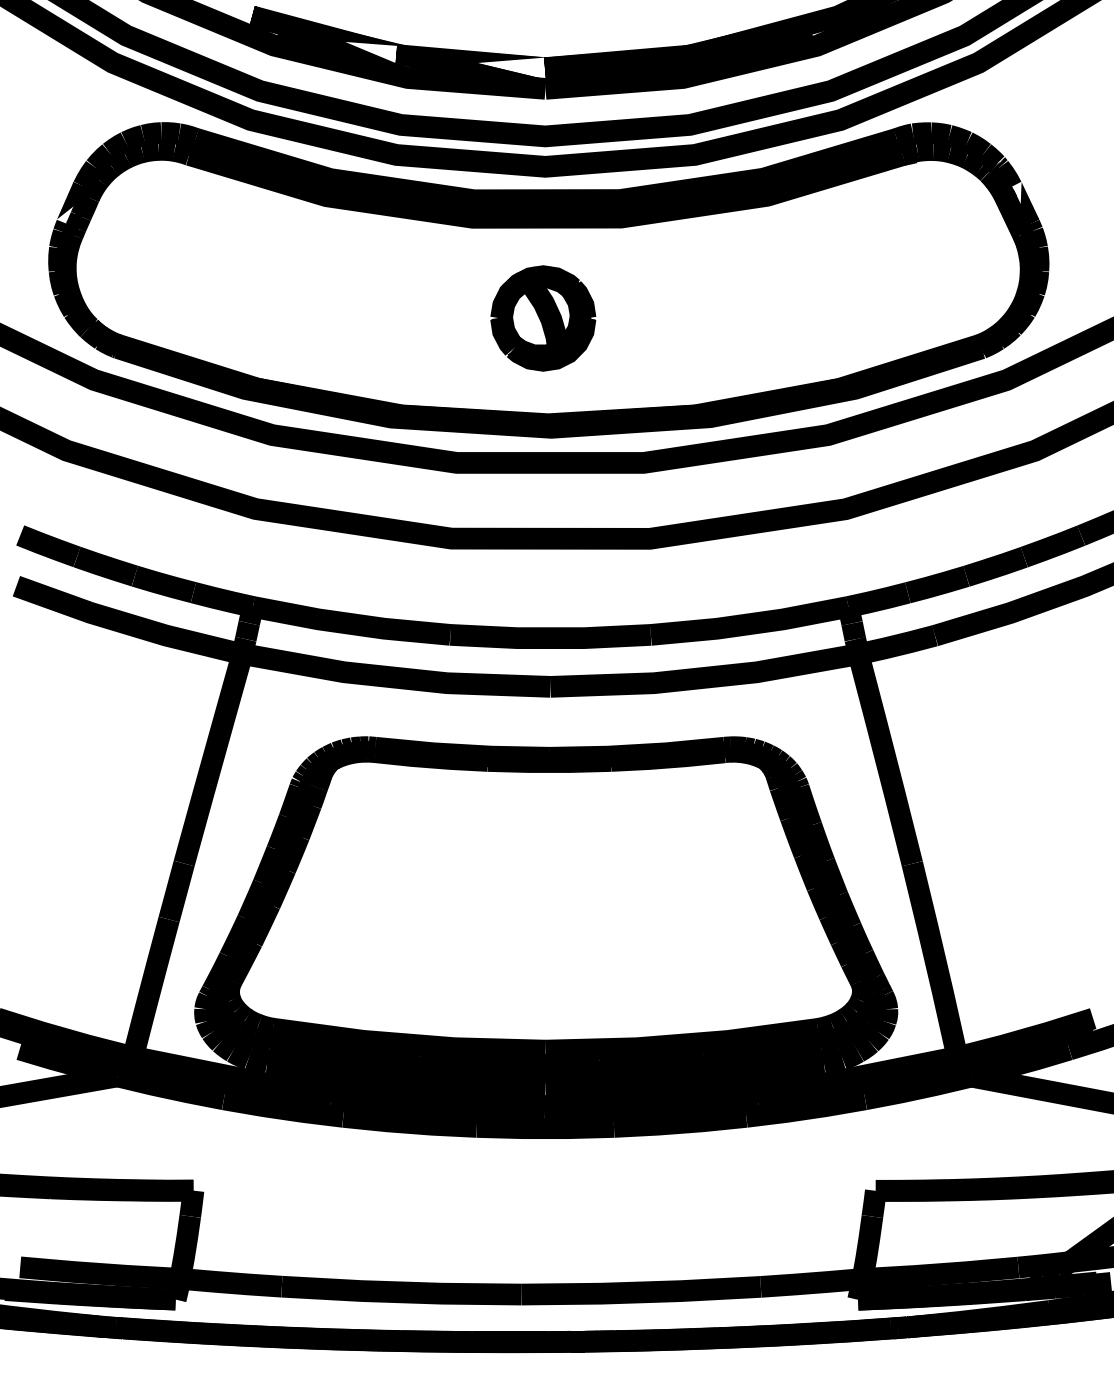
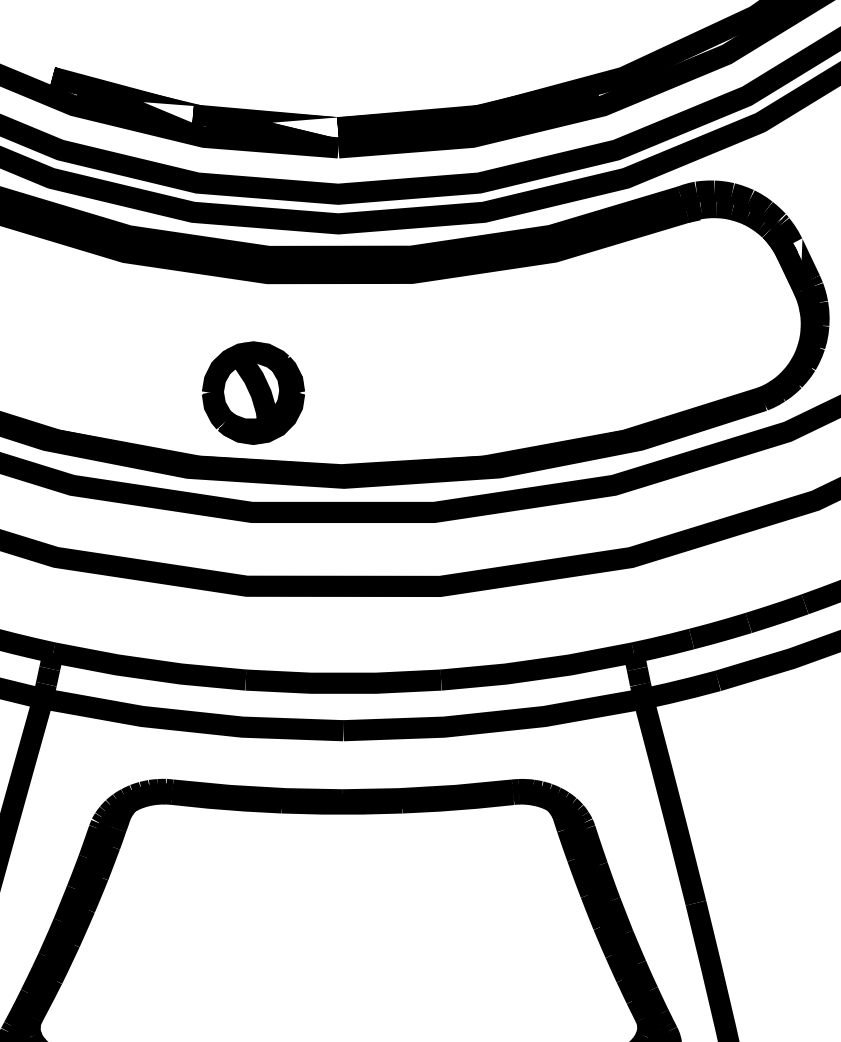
part: (543, 318) -> (253, 393), moved

